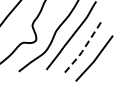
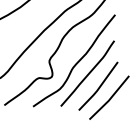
line: (83, 49) -> (98, 88), dashed -> solid

